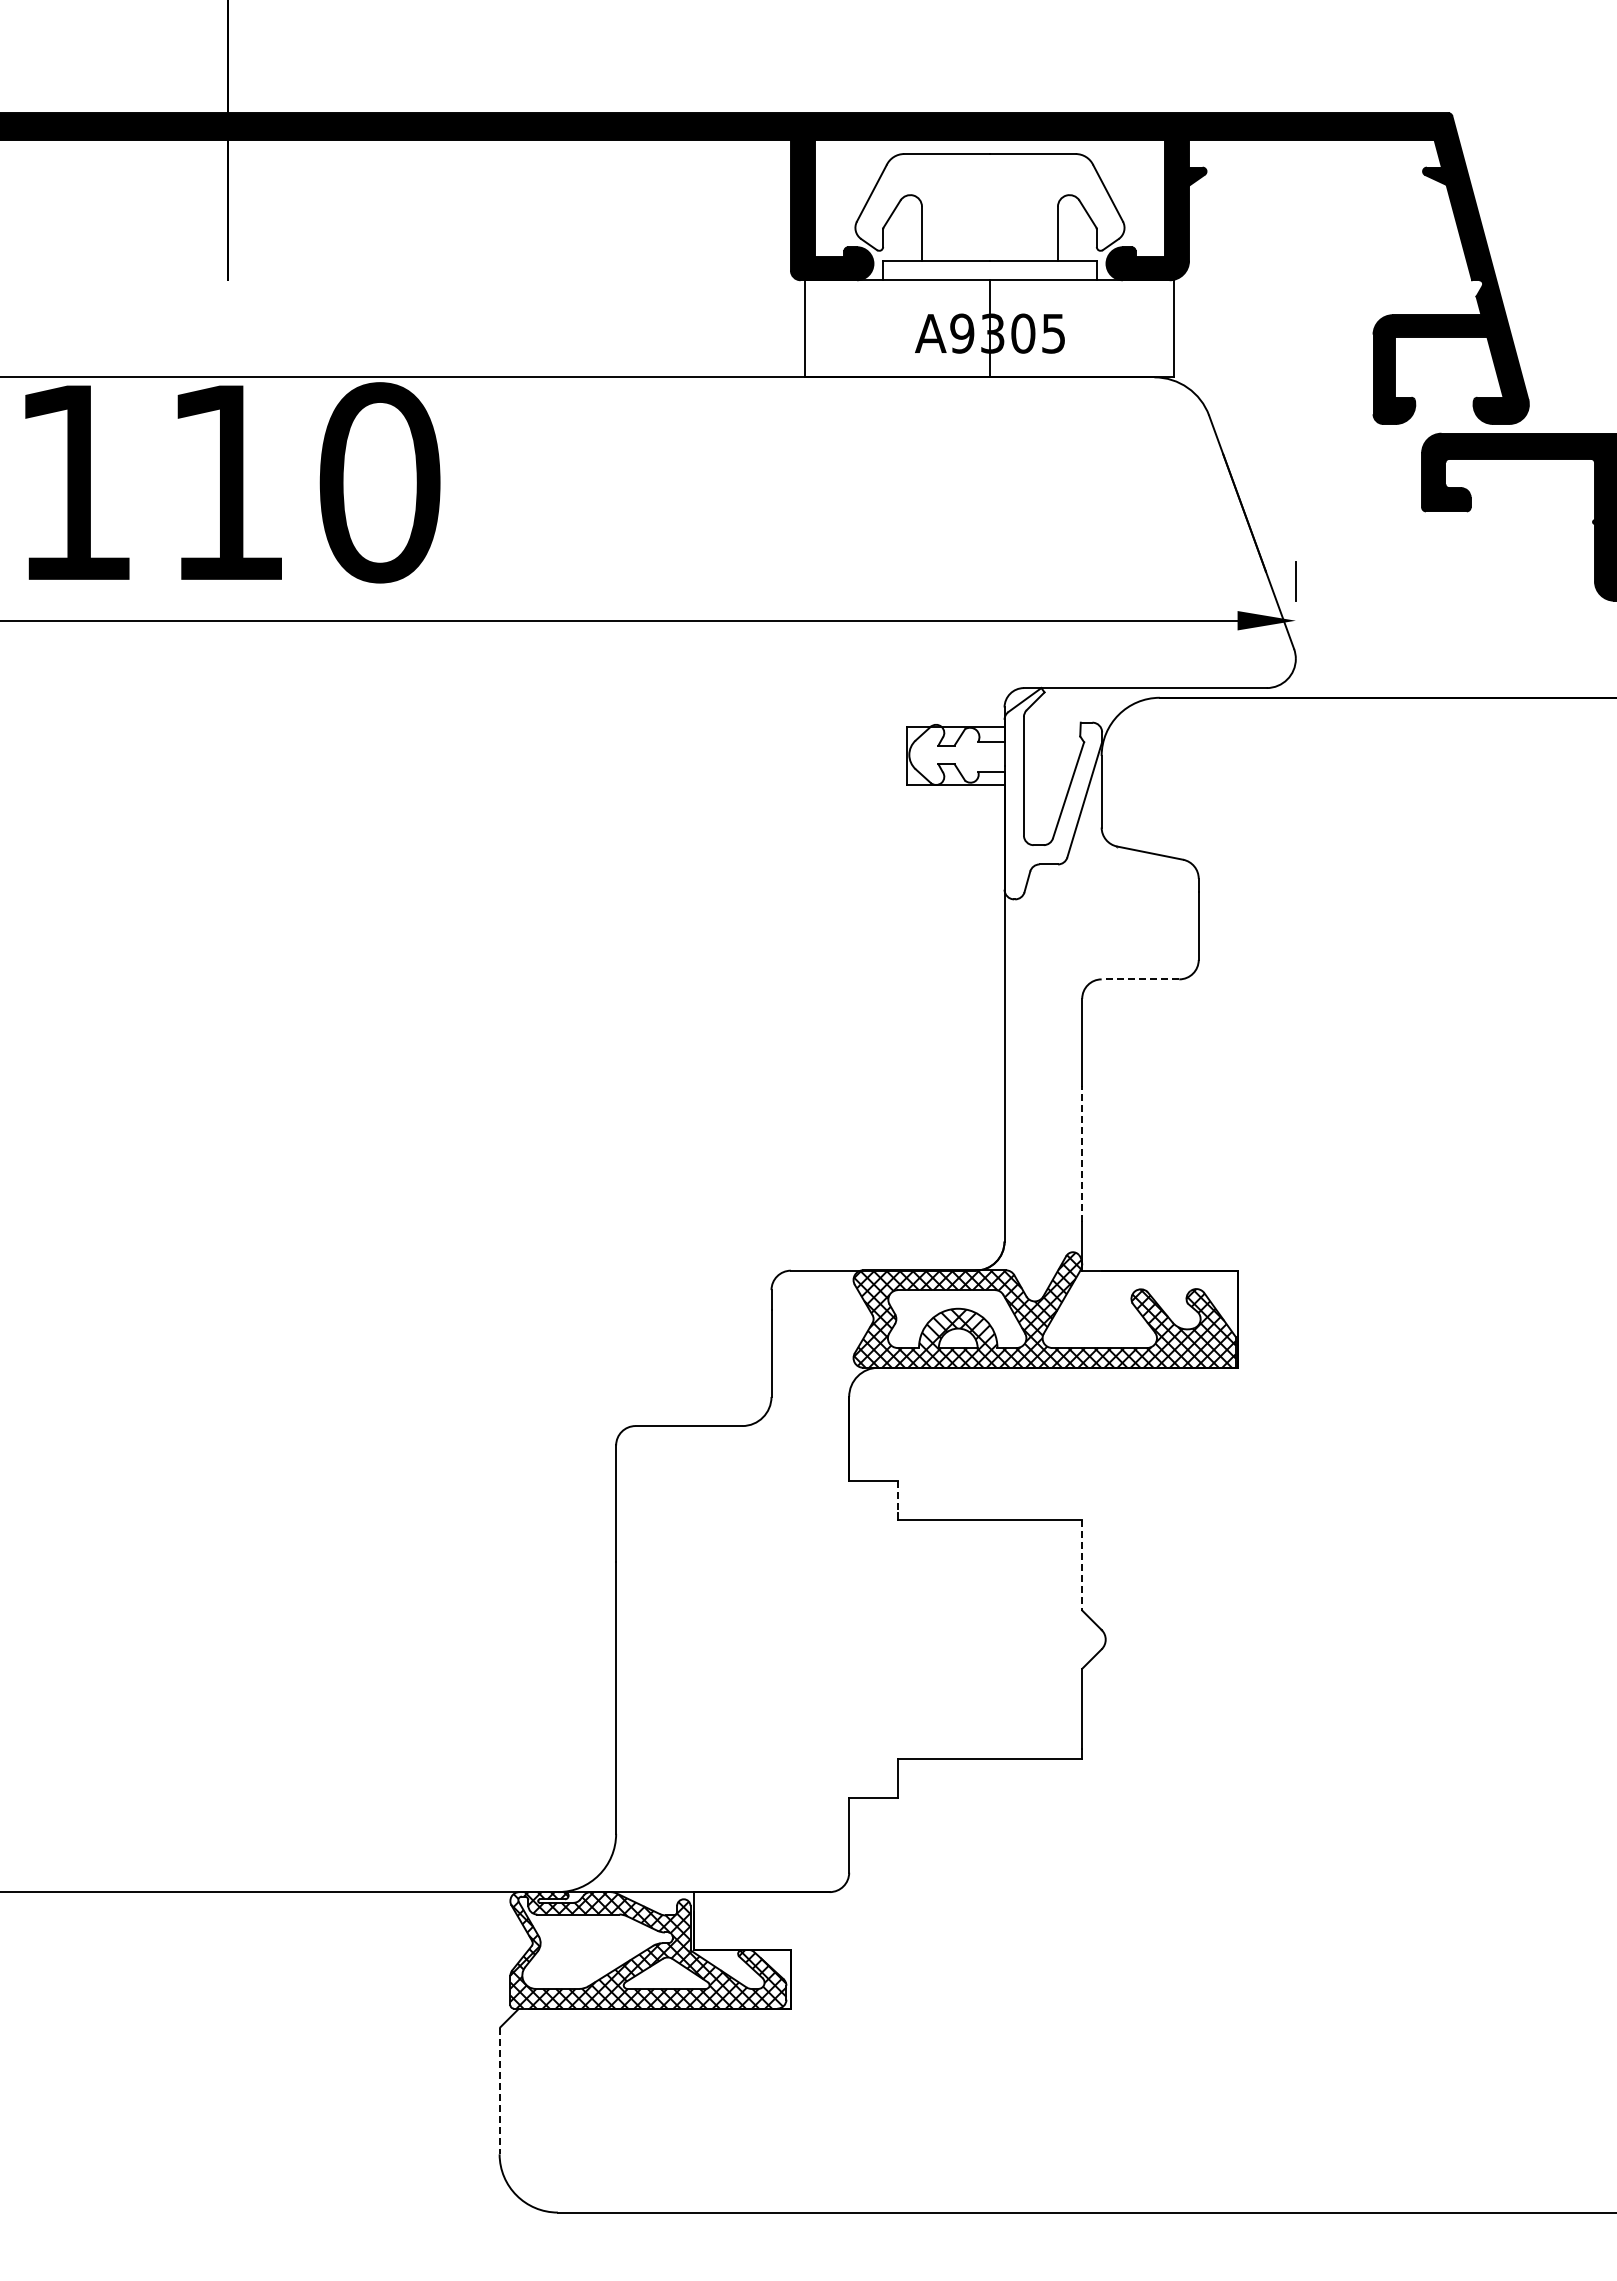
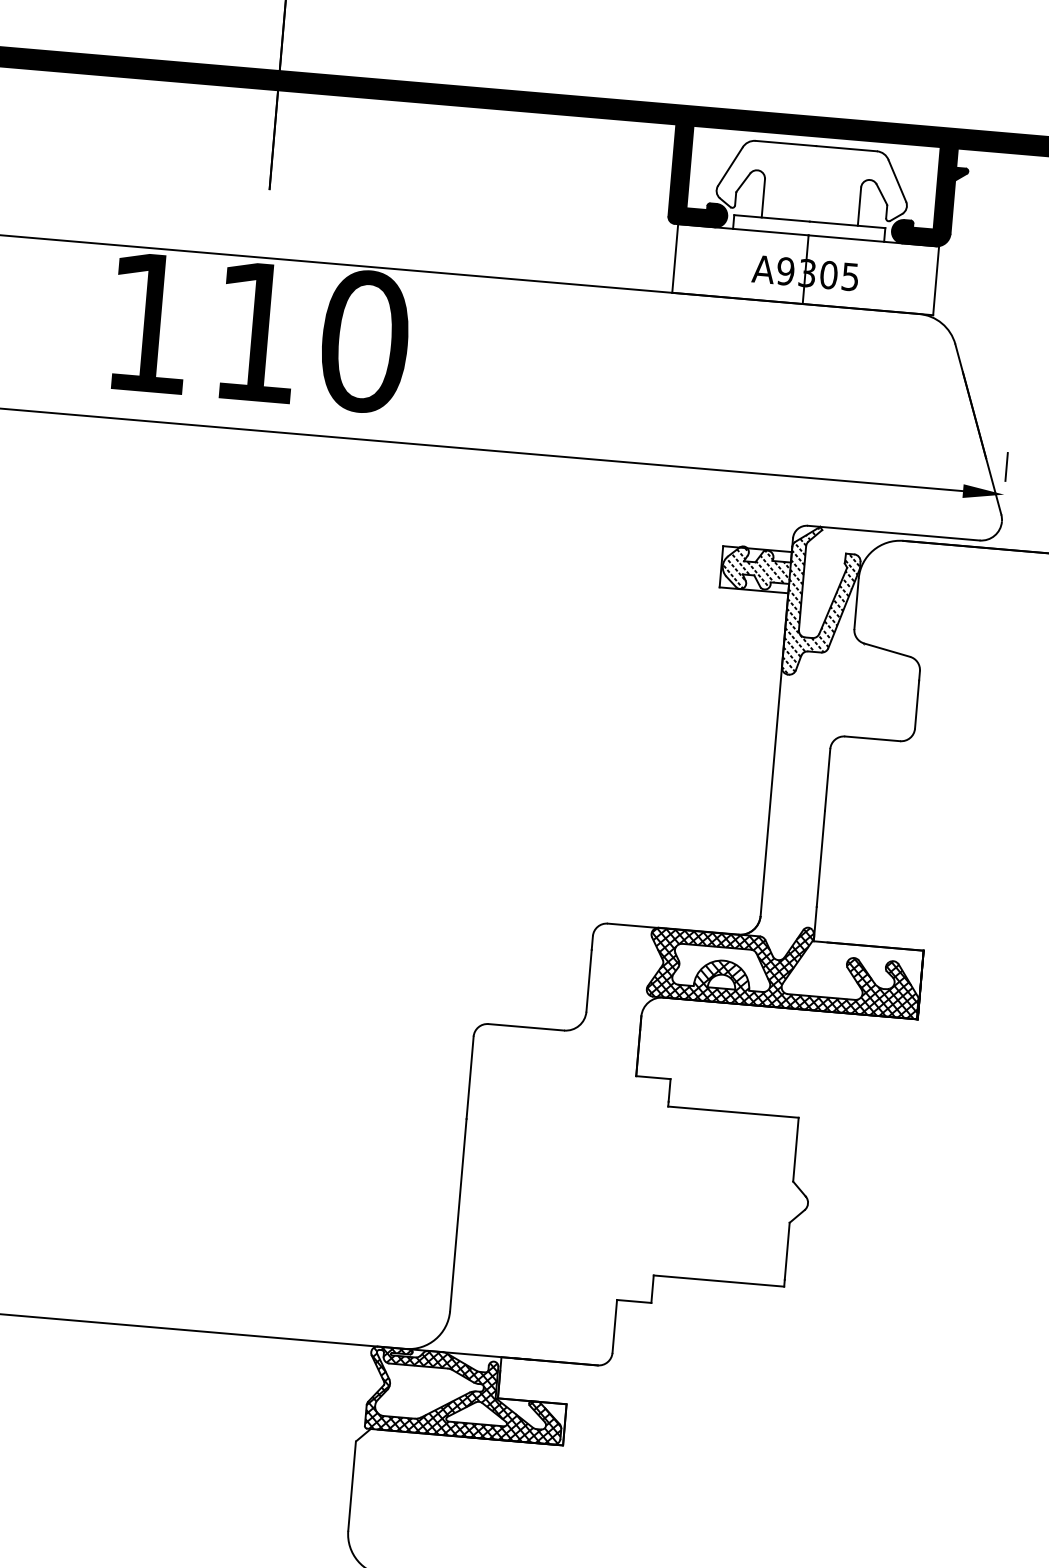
hatch: (1005, 793) -> (788, 599), added
line: (1140, 979) -> (872, 738), dashed -> solid
line: (1082, 1154) -> (821, 859), dashed -> solid
line: (897, 1497) -> (669, 1090), dashed -> solid
line: (1082, 1565) -> (796, 1149), dashed -> solid
line: (499, 2091) -> (351, 1486), dashed -> solid

